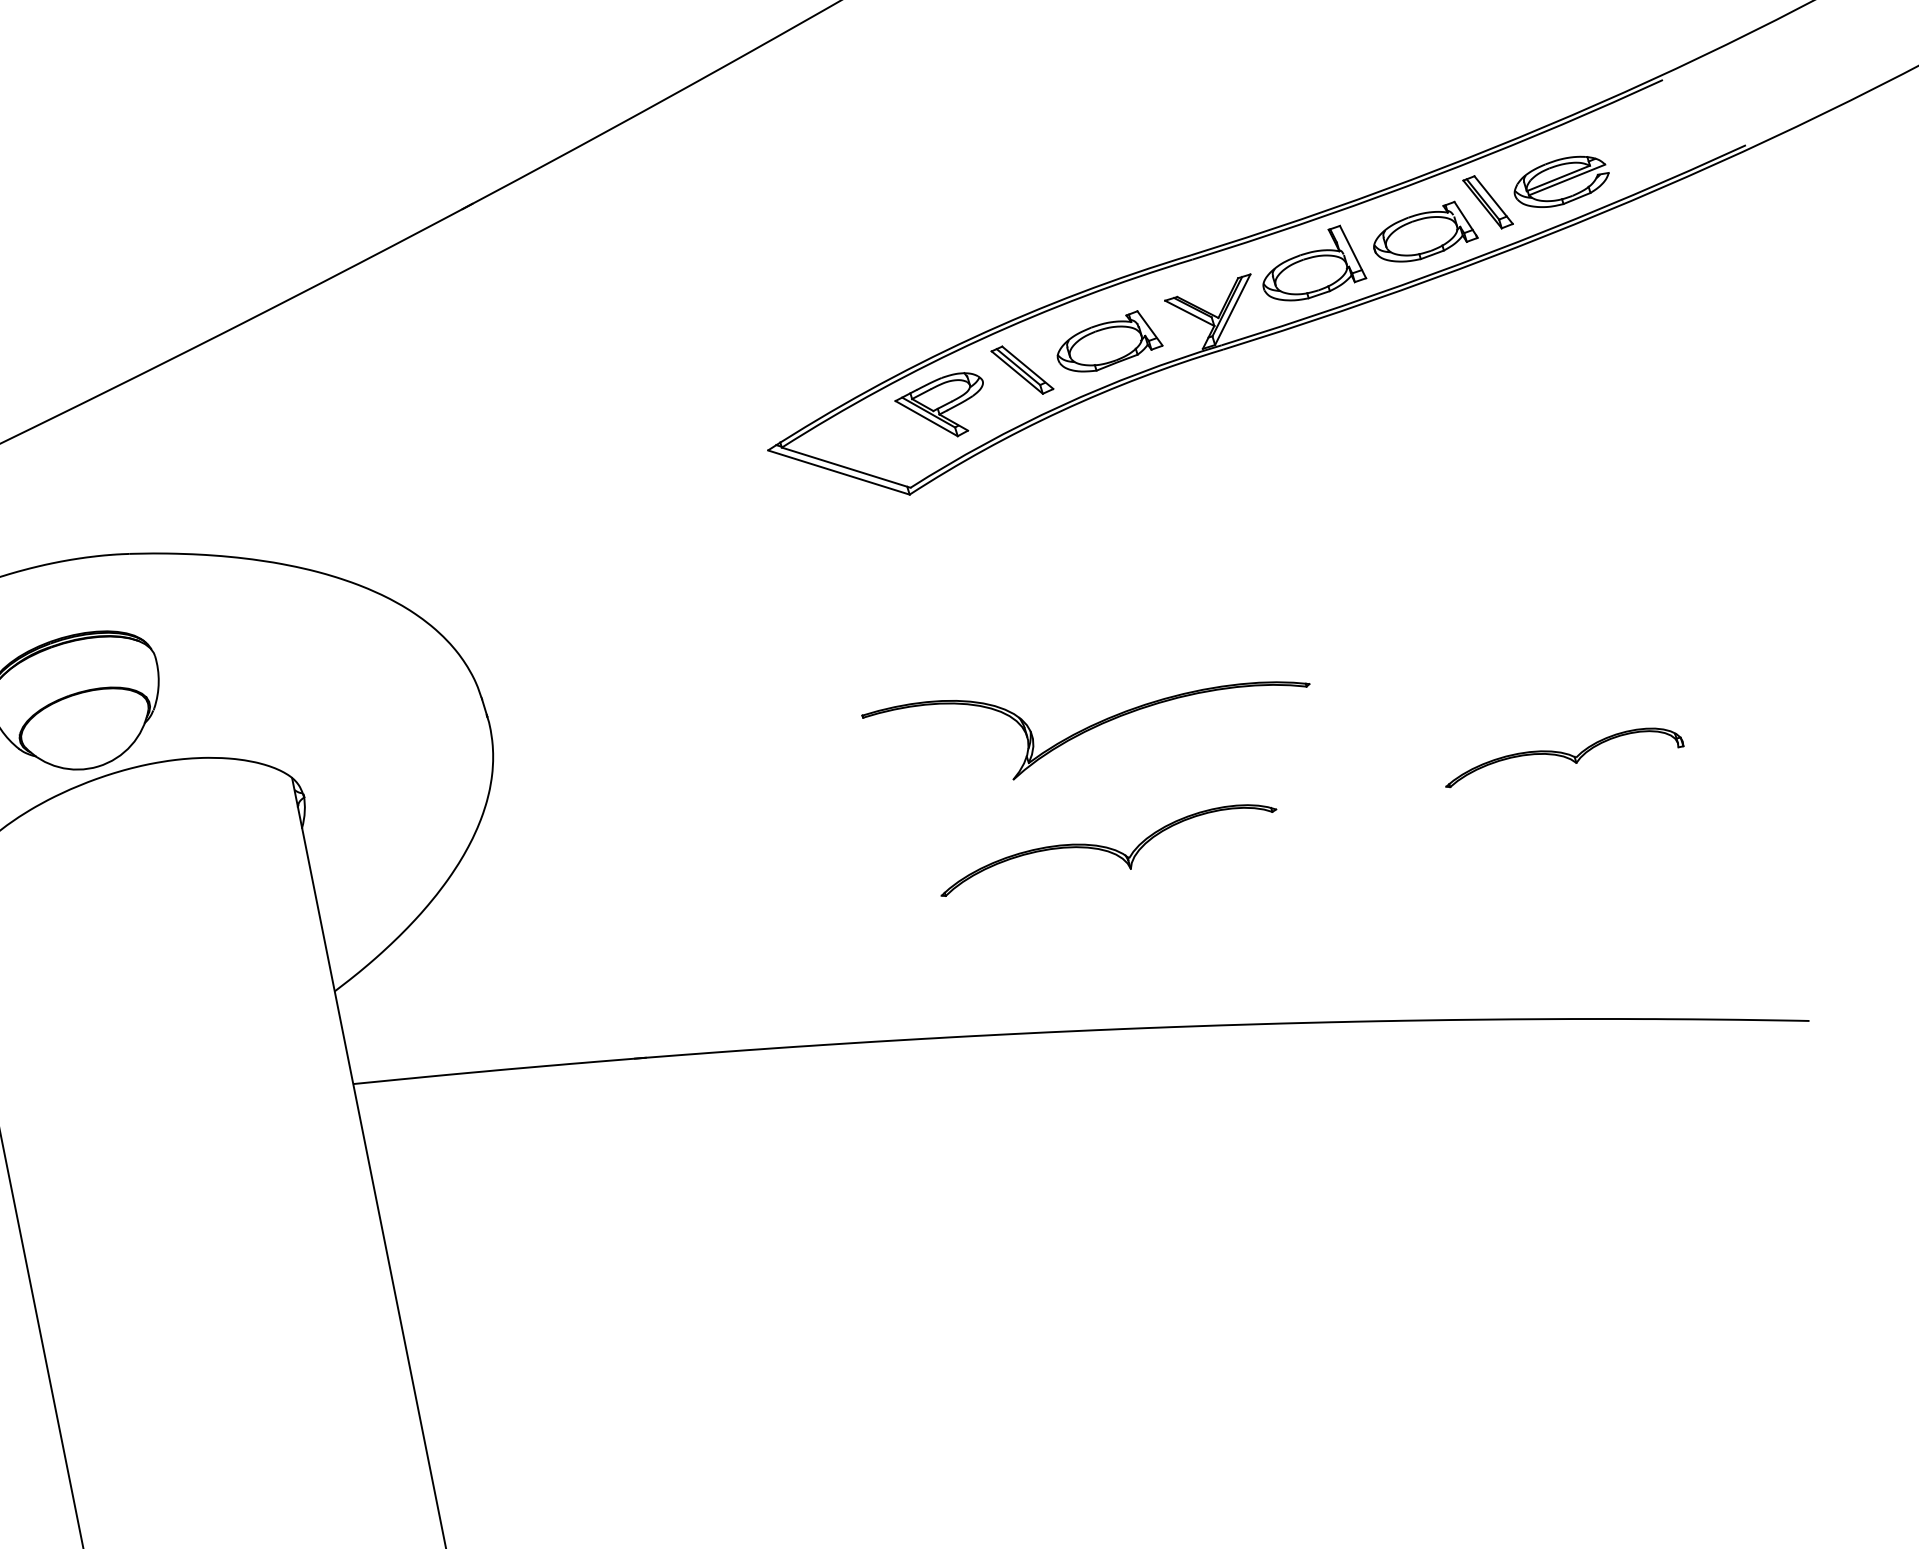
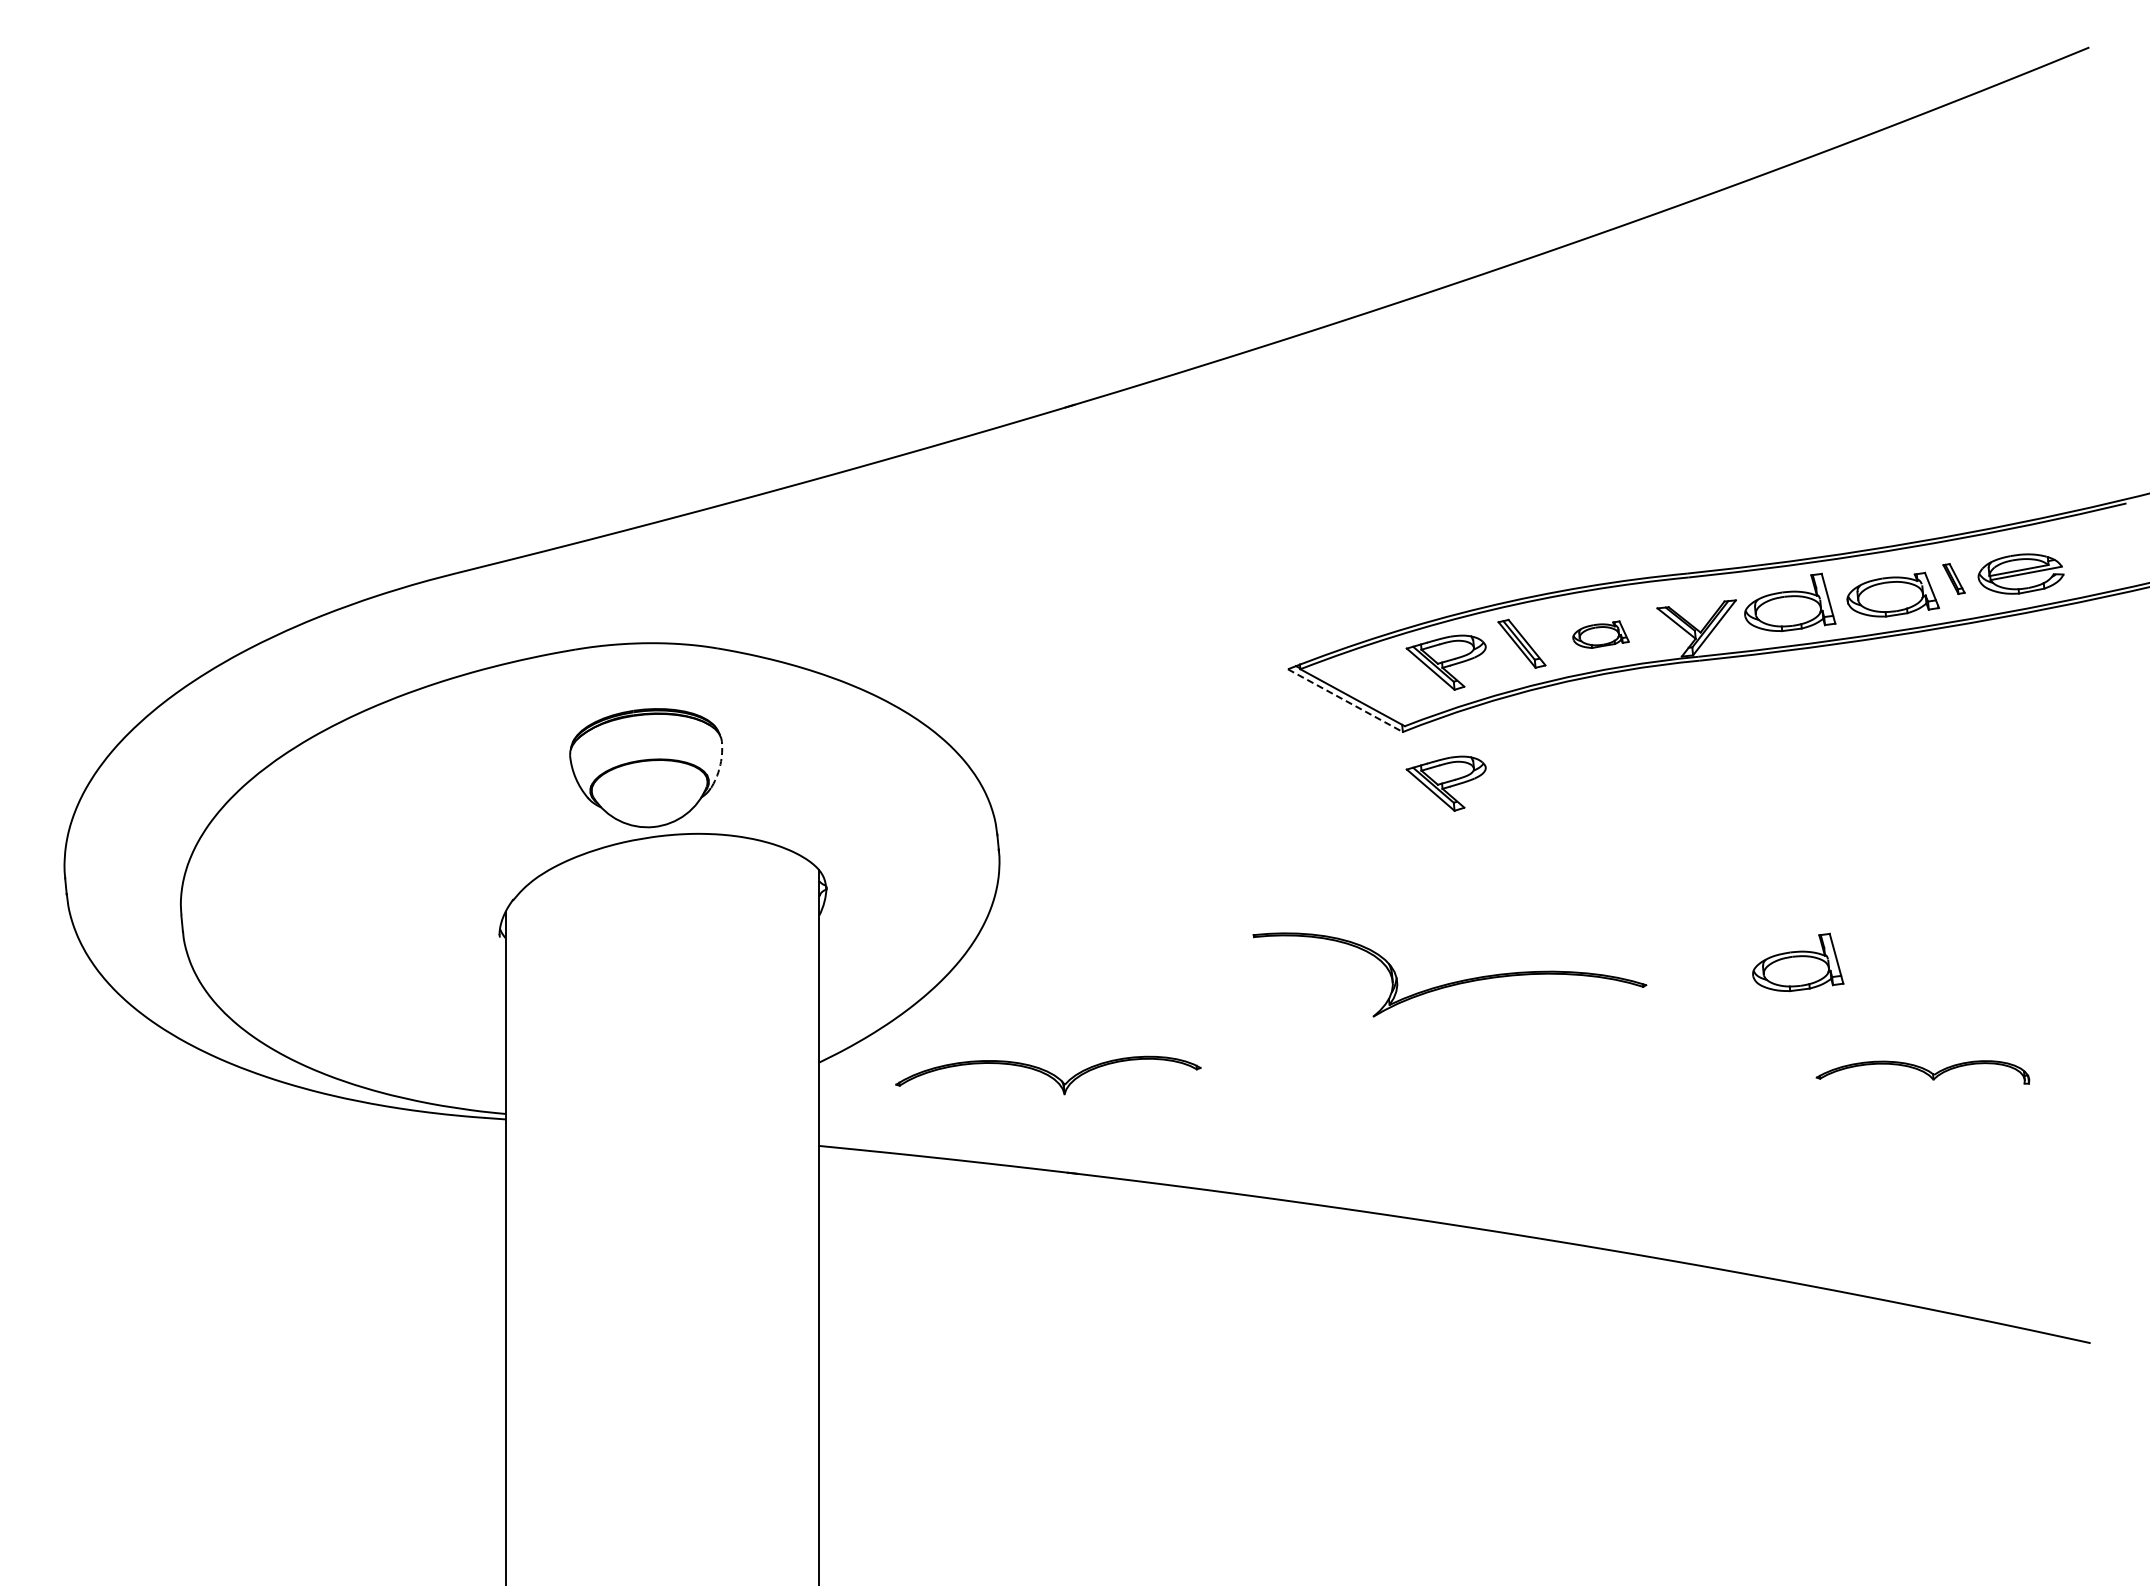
part: (1487, 201) -> (1953, 578), size x0.6
part: (1107, 342) -> (1600, 634), size x0.6
line: (838, 472) -> (1345, 700), solid -> dashed
part: (968, 542) -> (1445, 783), added
part: (1400, 662) -> (1798, 962), added
arc: (158, 682) -> (720, 764), solid -> dashed
part: (1091, 724) -> (1450, 982), moved
part: (1108, 851) -> (1048, 1075), moved

